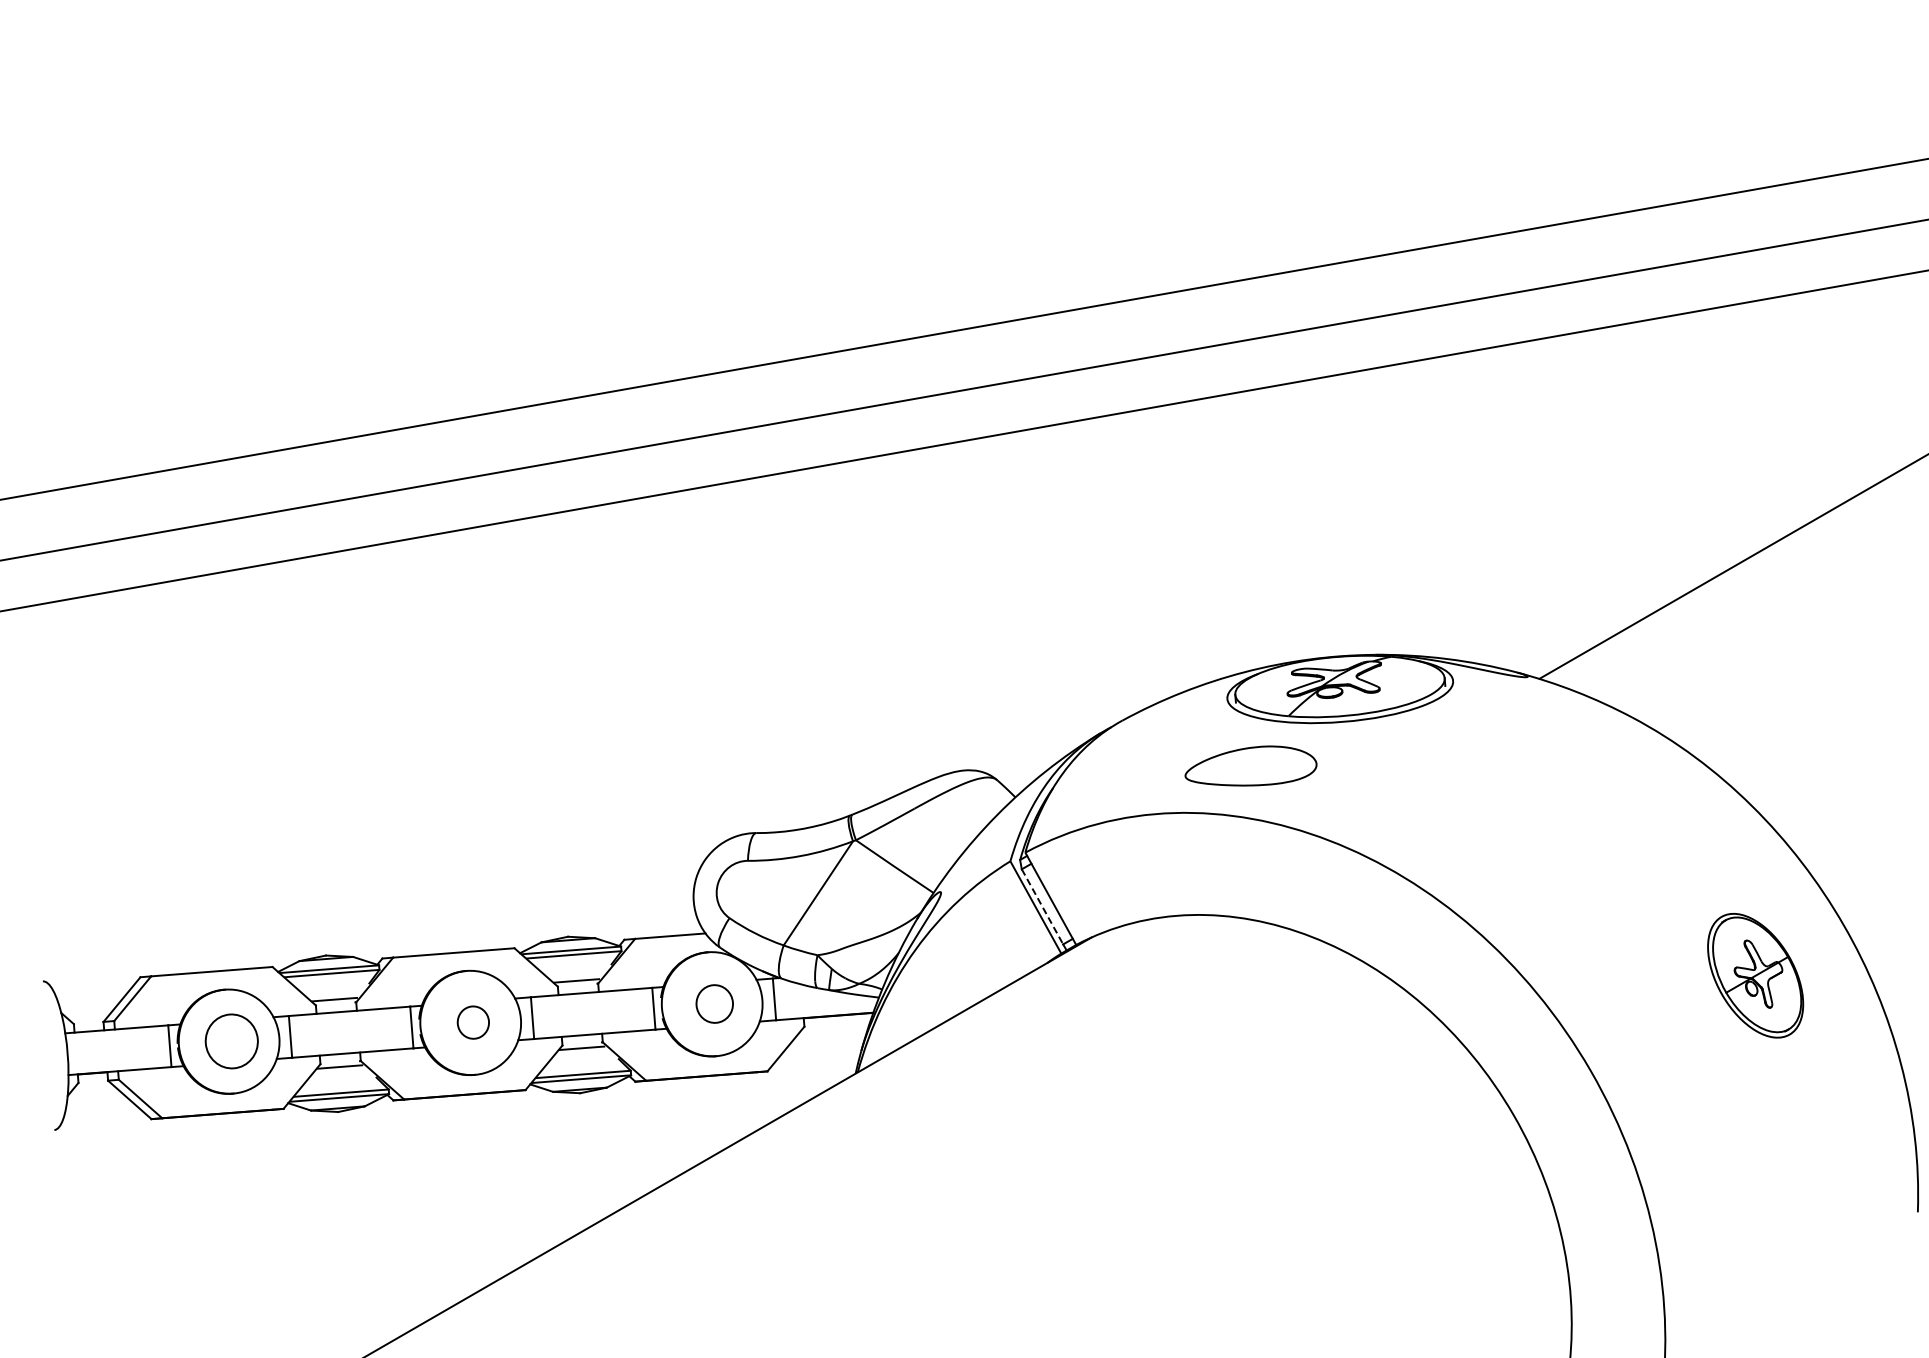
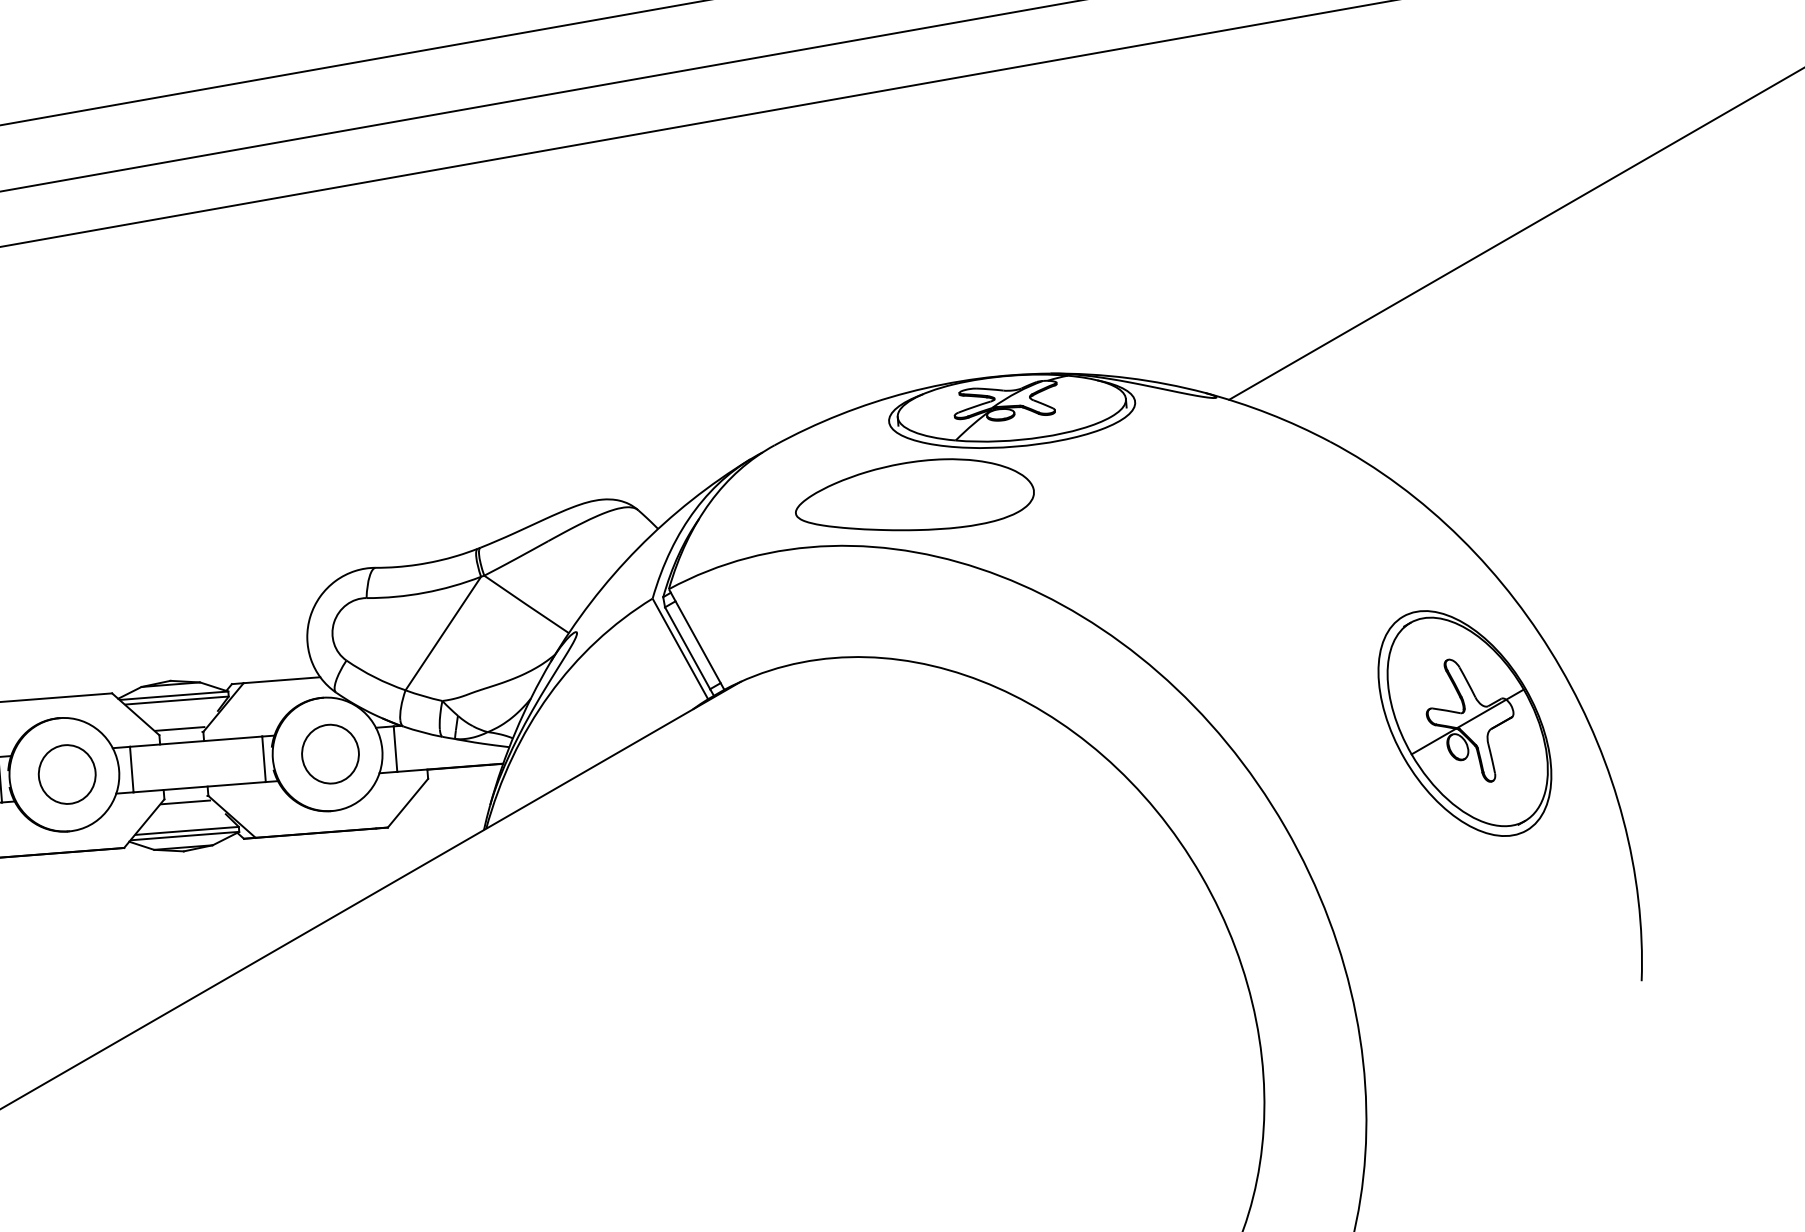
part: (1250, 765) -> (914, 494), size x1.67
line: (1042, 906) -> (687, 647), dashed -> solid
part: (1755, 975) -> (1464, 723), size x1.67
part: (714, 1003) -> (330, 753), size x1.43
part: (473, 1022) -> (67, 774), size x1.67

